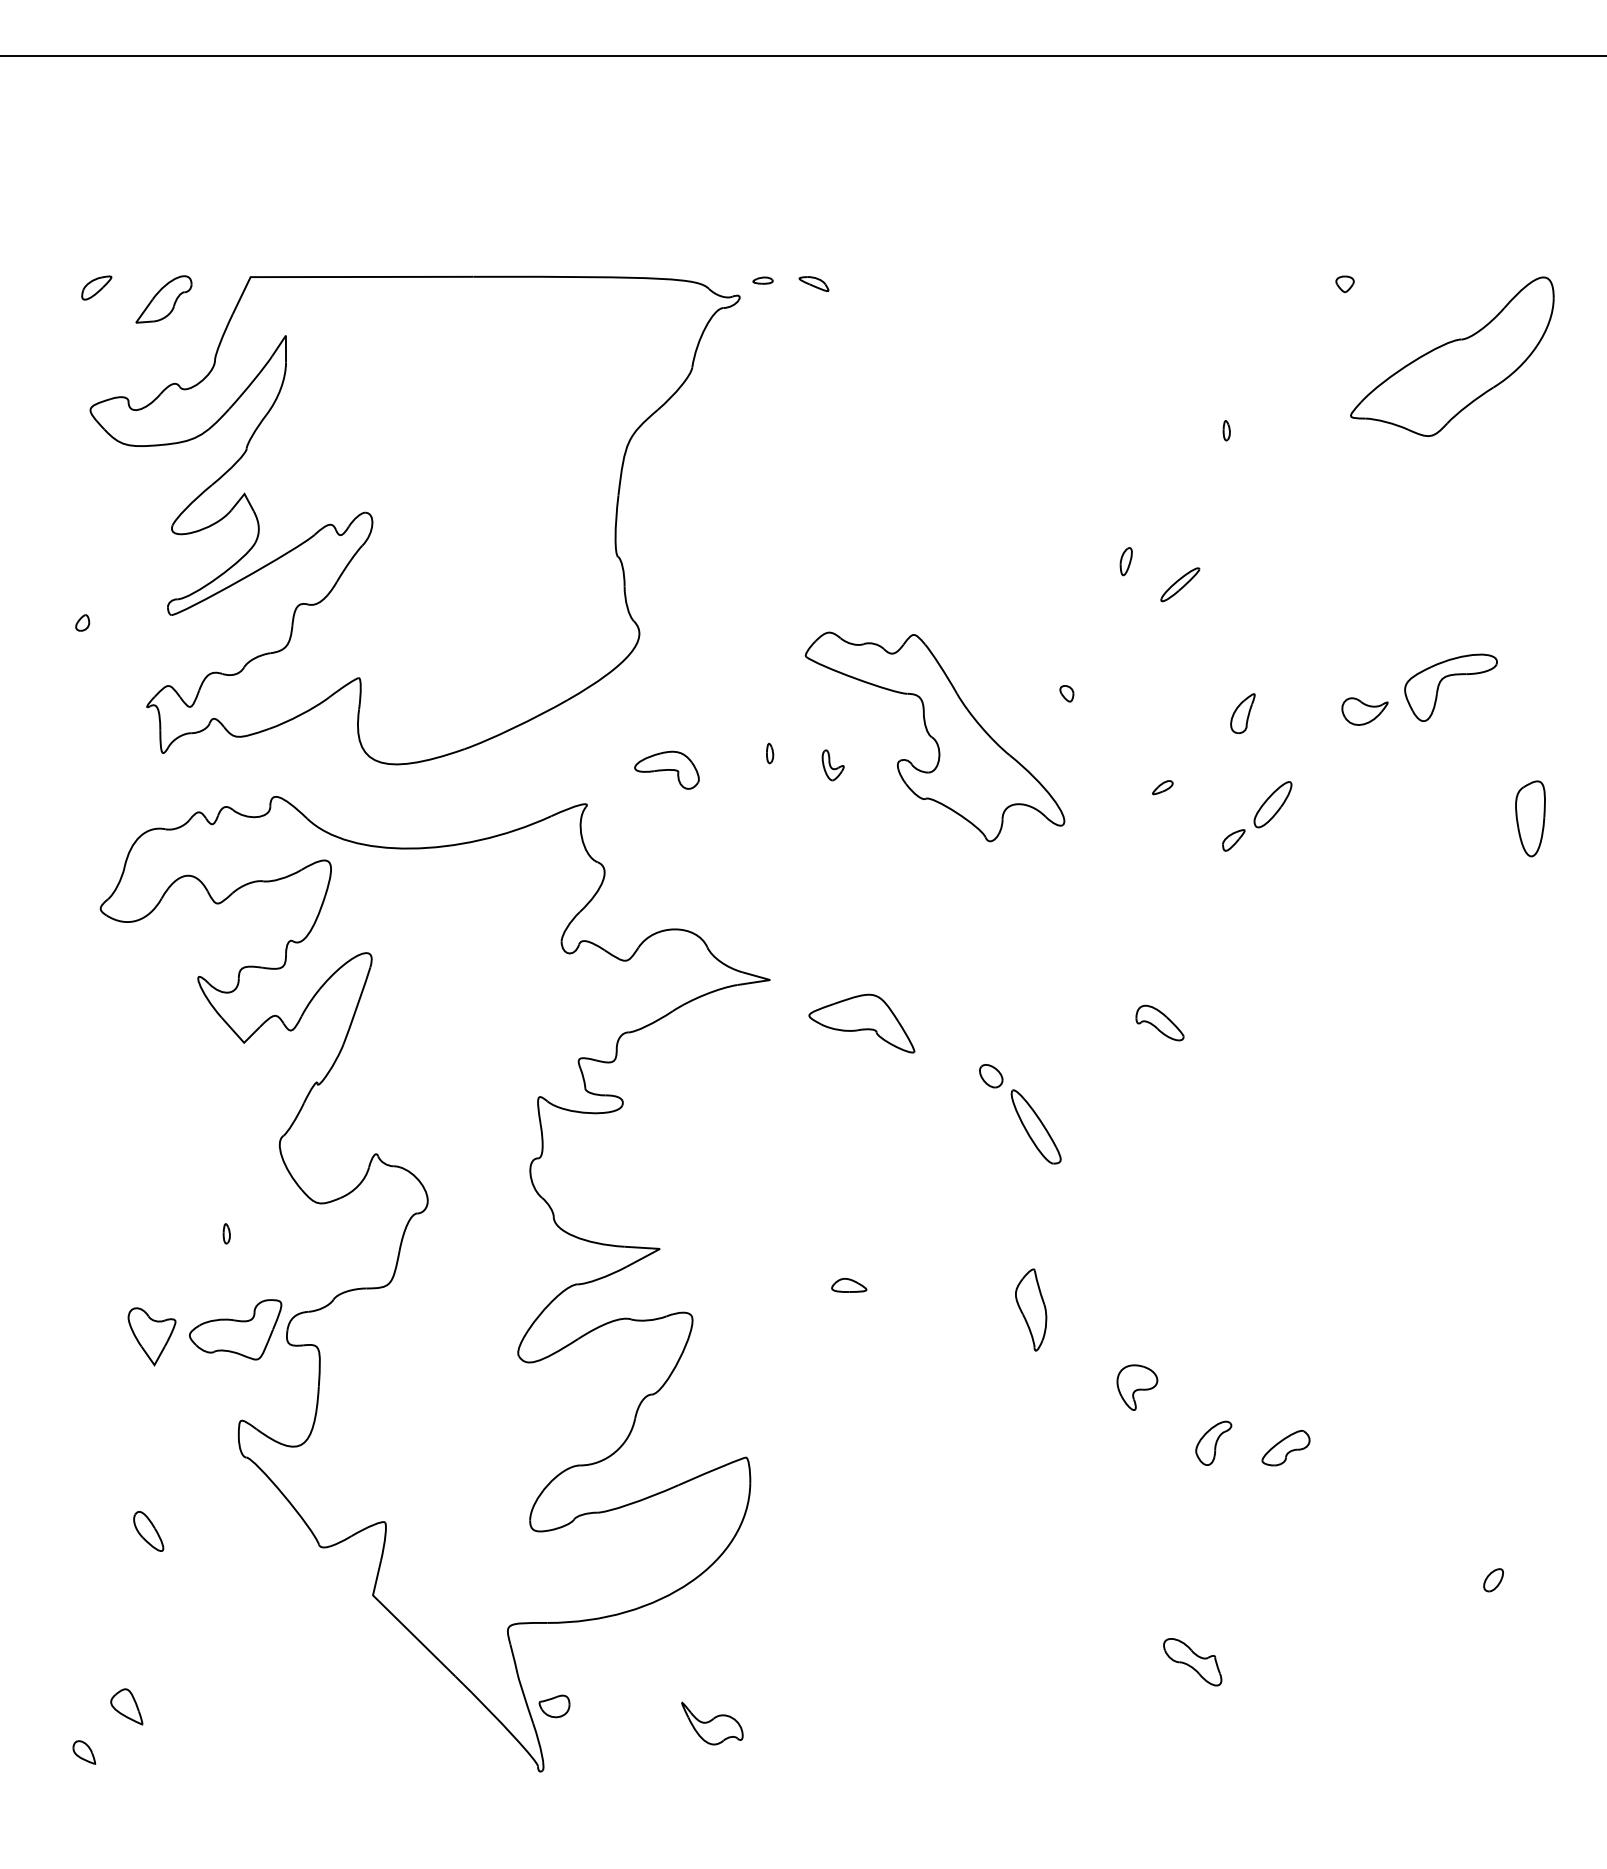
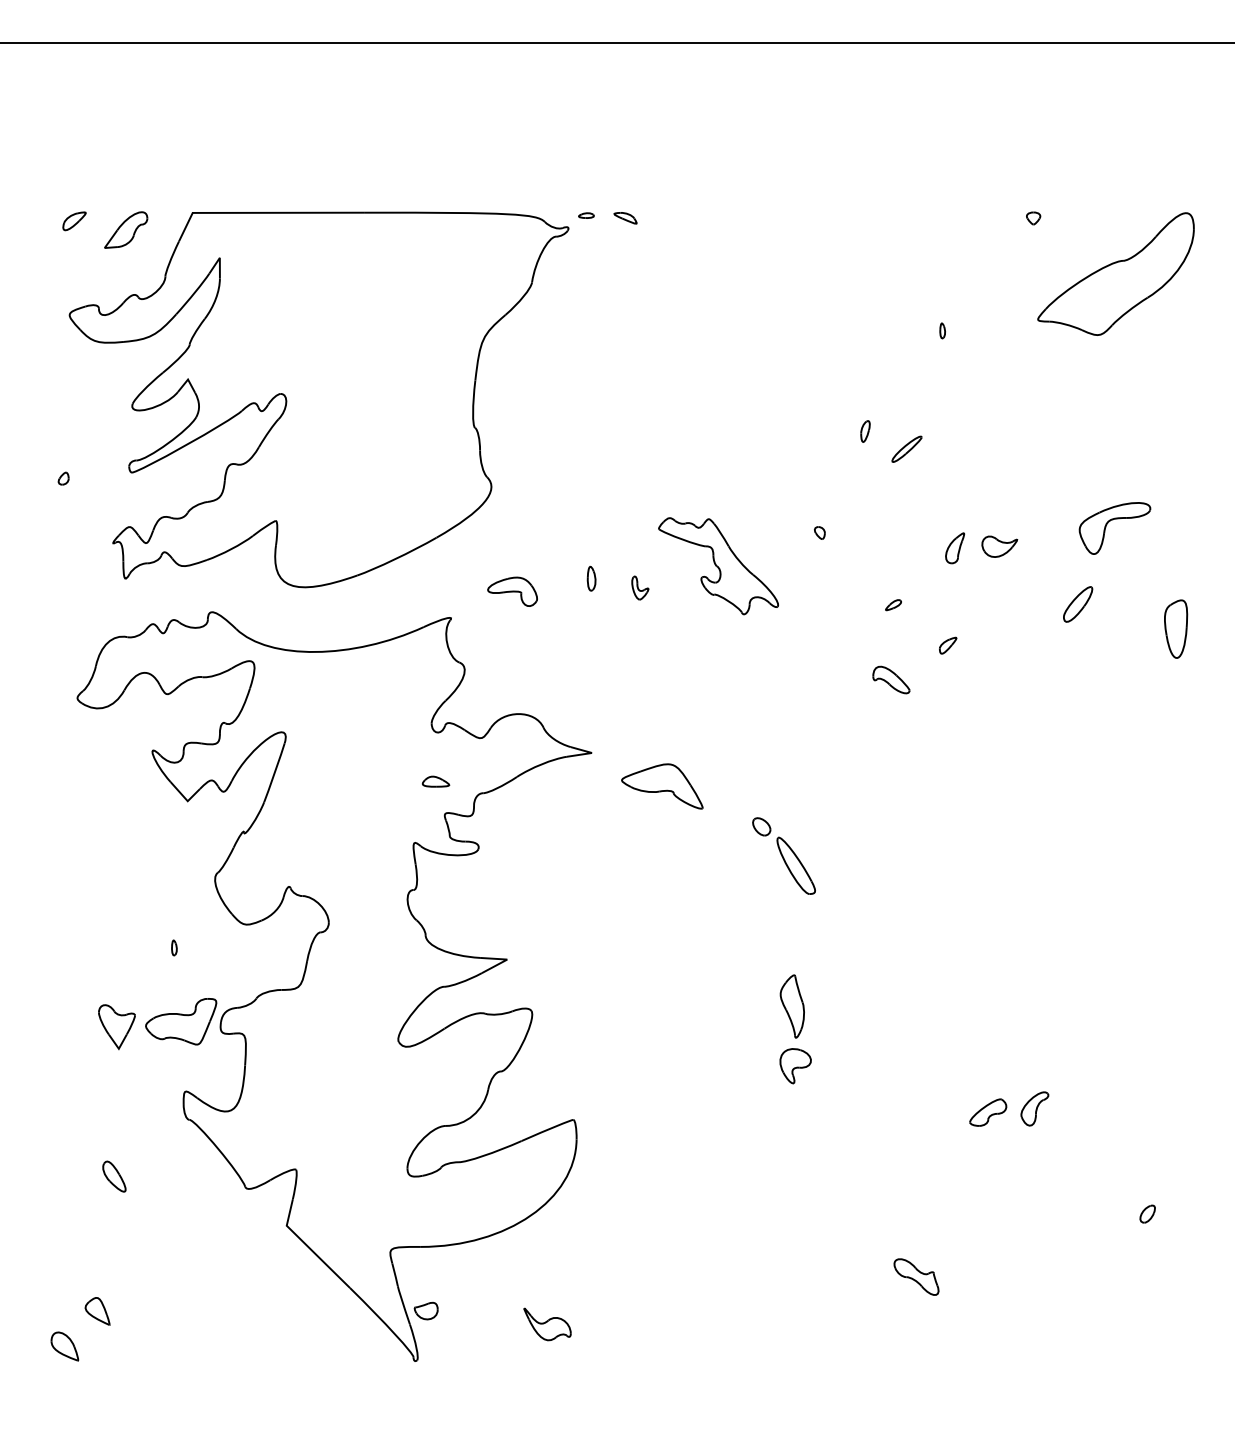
part: (1364, 711) -> (999, 546), moved
part: (934, 736) -> (718, 565), size x0.6
part: (770, 753) -> (592, 578), size x1.6
part: (1272, 804) -> (1077, 604), moved
part: (1159, 1022) -> (891, 679), moved
part: (849, 1285) -> (436, 781), moved
part: (1137, 1387) -> (795, 1066), moved
part: (1213, 1442) -> (1034, 1108), moved
part: (84, 1752) -> (65, 1346), size x1.6

